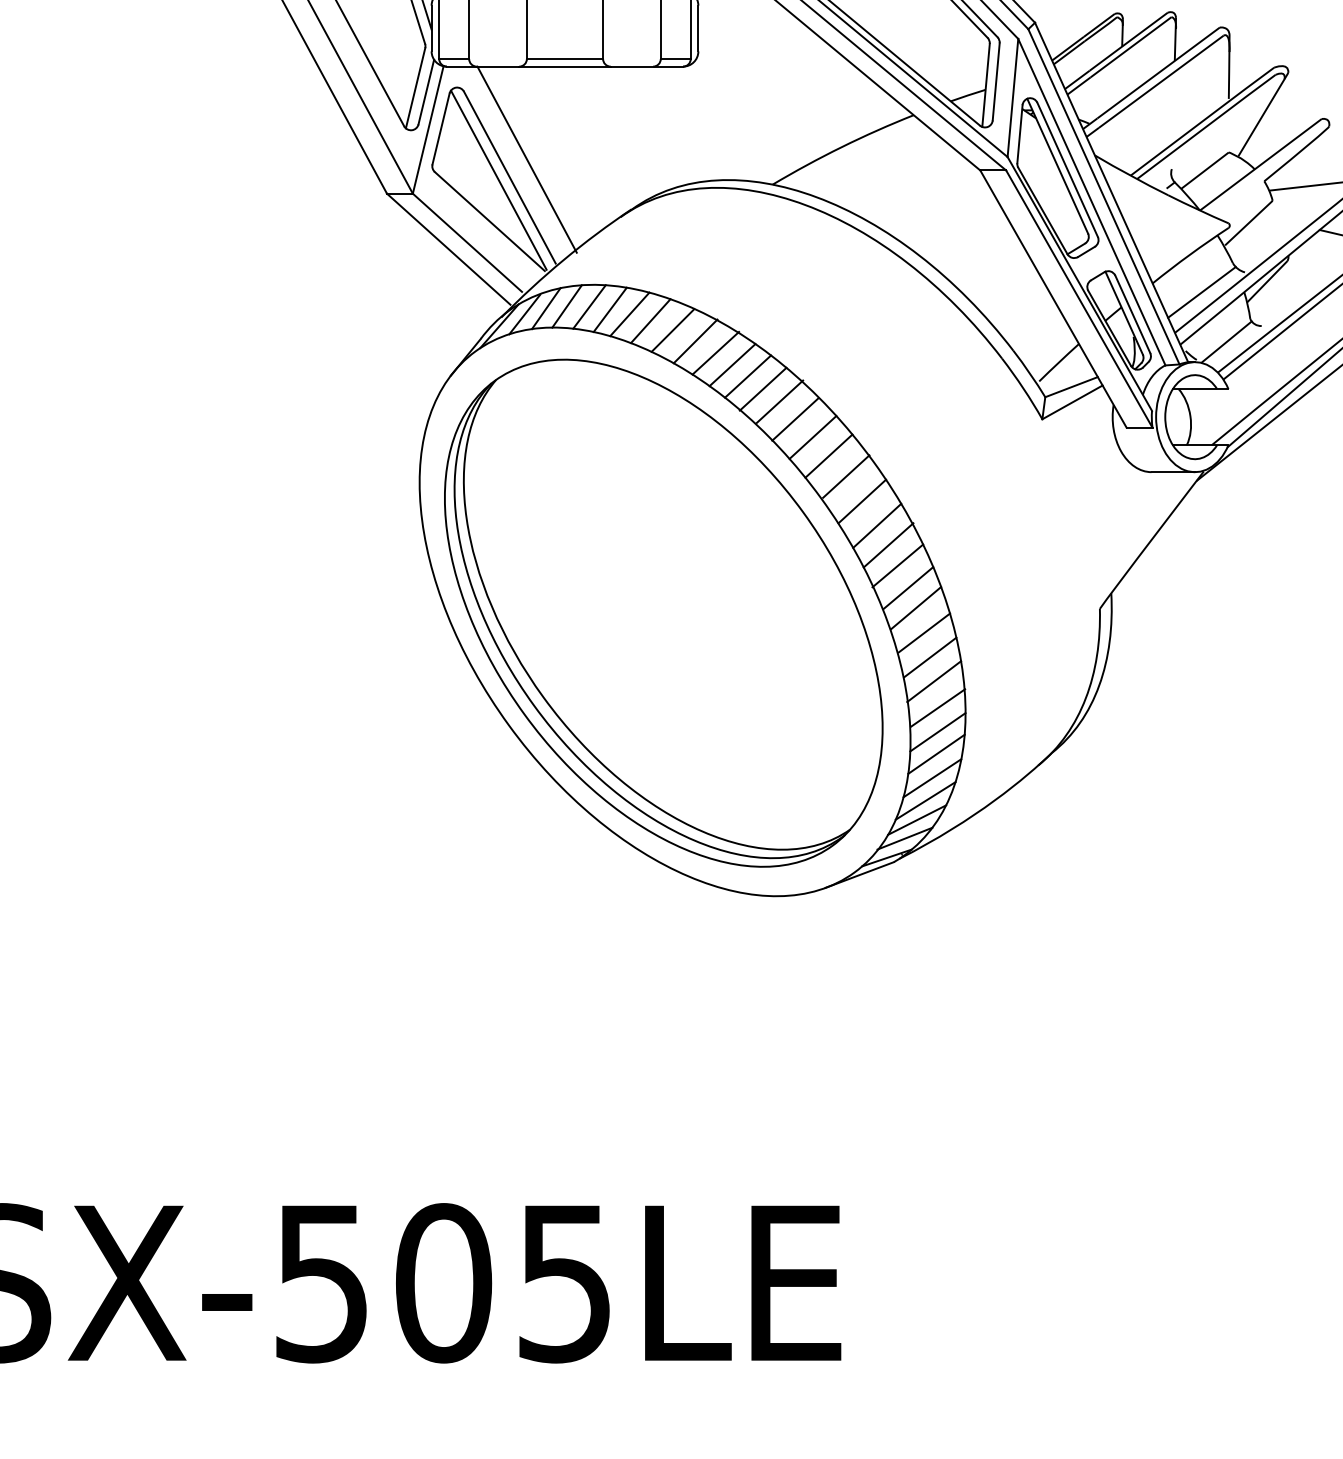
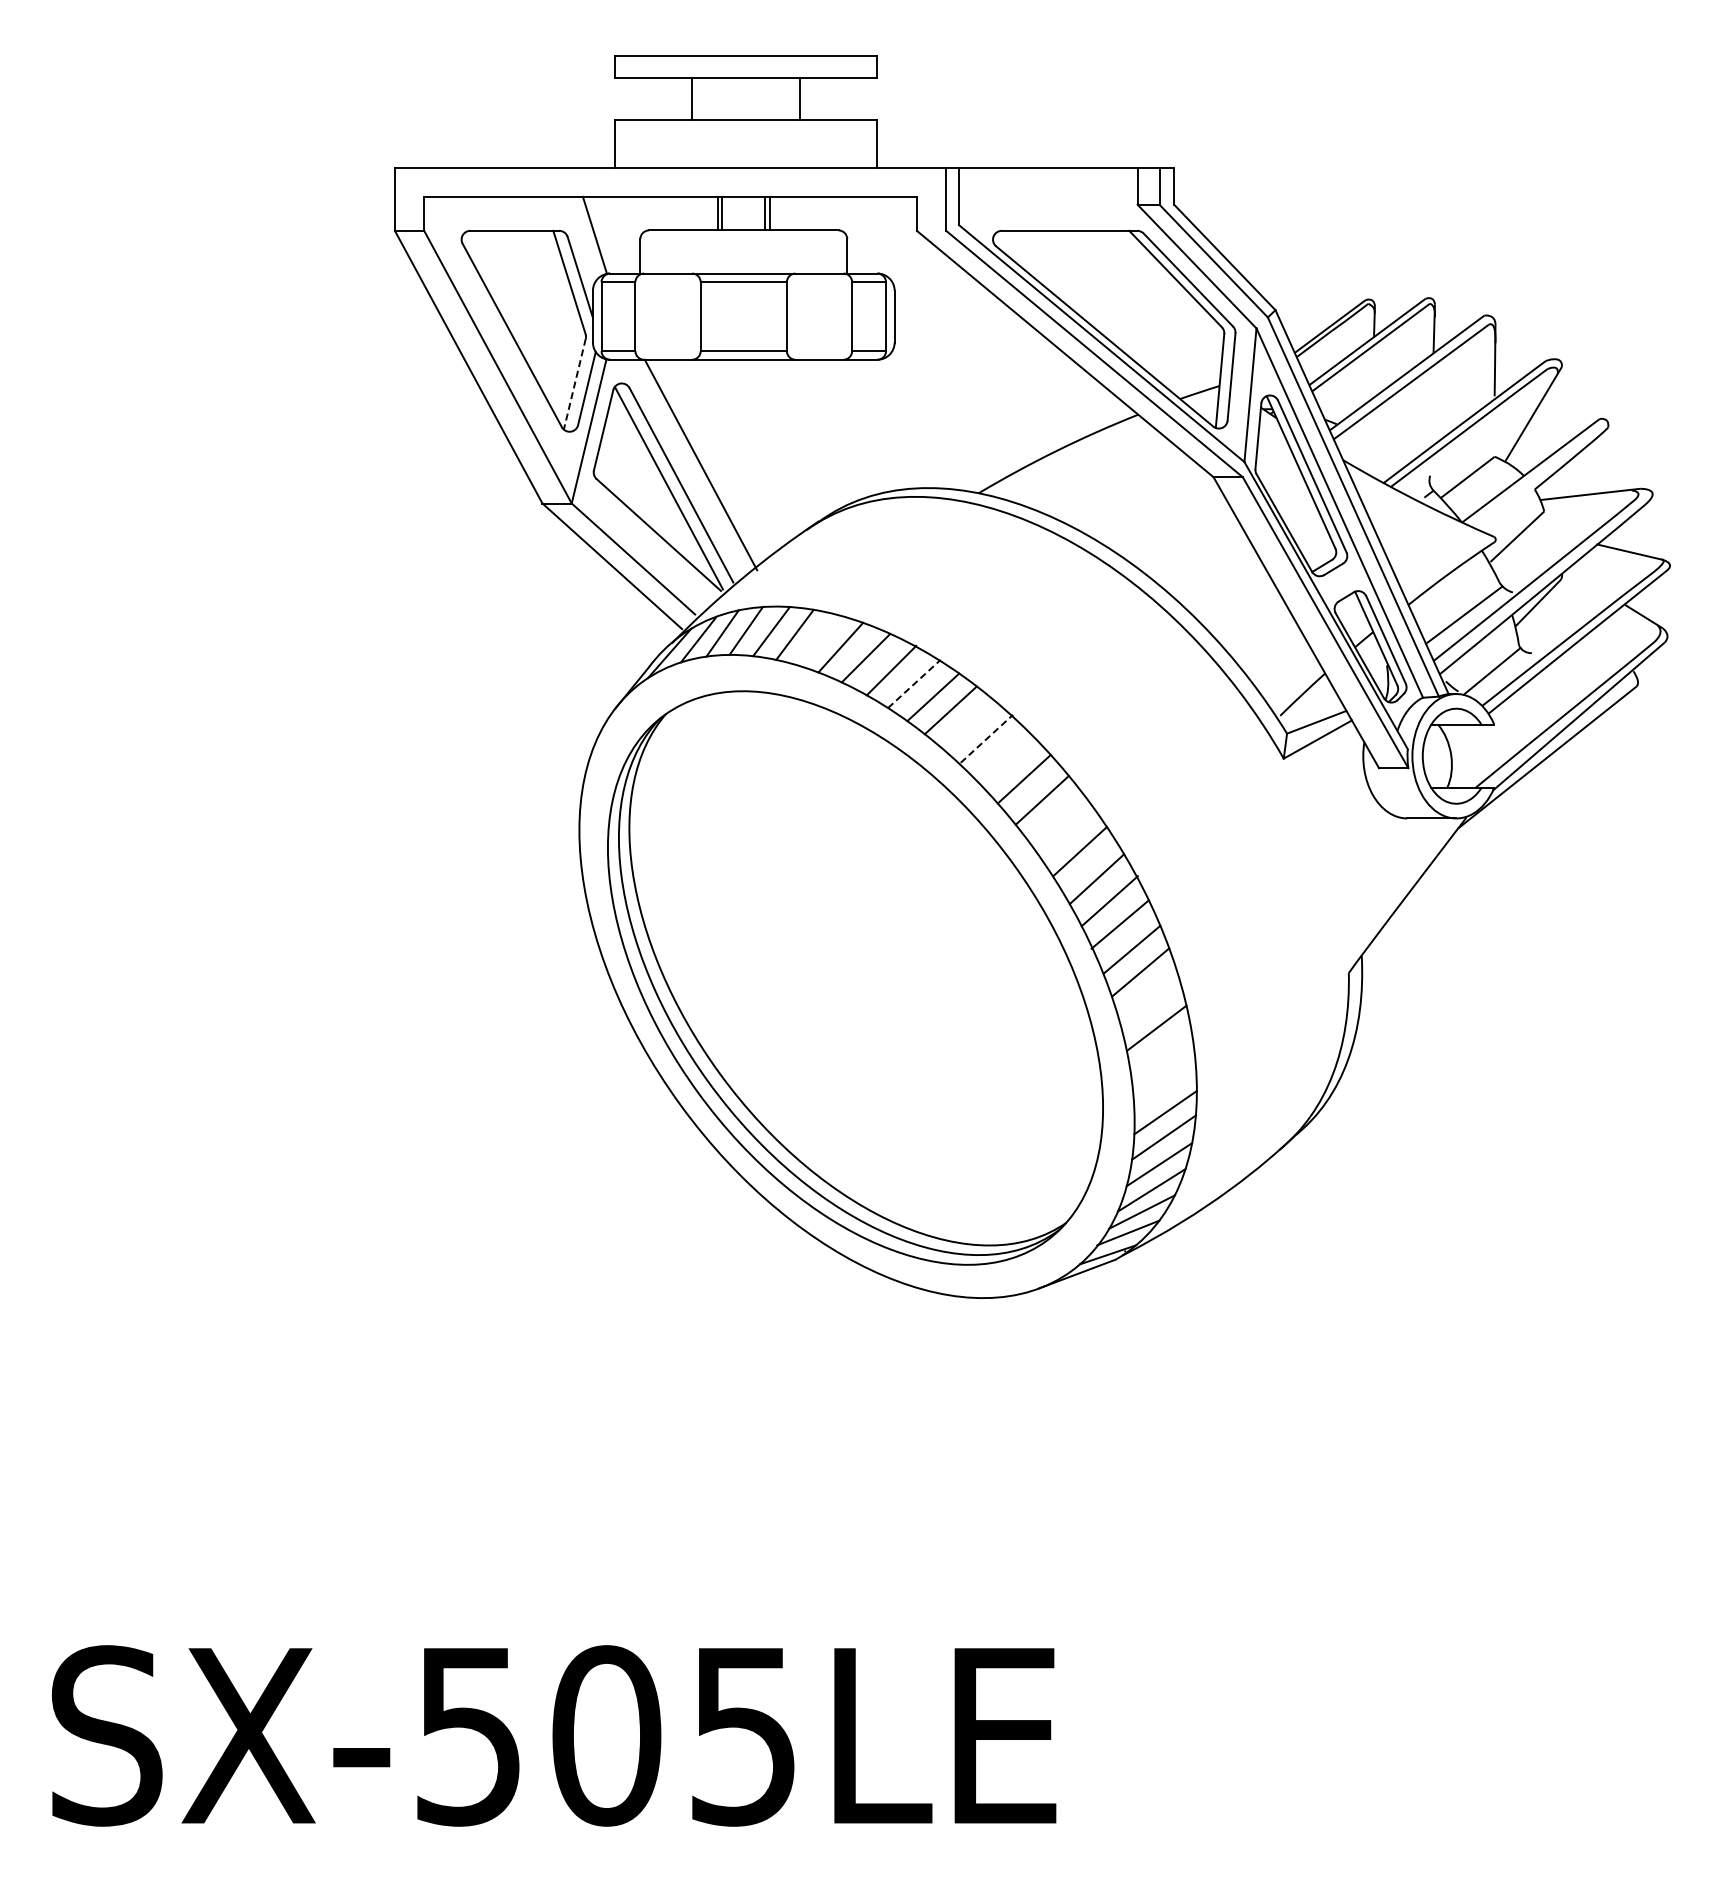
line: (415, 88) -> (574, 384), solid -> dashed
line: (630, 313) -> (817, 639), removed
line: (715, 352) -> (914, 683), solid -> dashed
line: (762, 389) -> (967, 724), removed
line: (779, 401) -> (986, 738), solid -> dashed
line: (795, 419) -> (1004, 758), removed
line: (845, 476) -> (1061, 823), removed
line: (924, 633) -> (1150, 1000), removed
line: (933, 681) -> (1160, 1055), removed
line: (937, 708) -> (1165, 1085), removed

